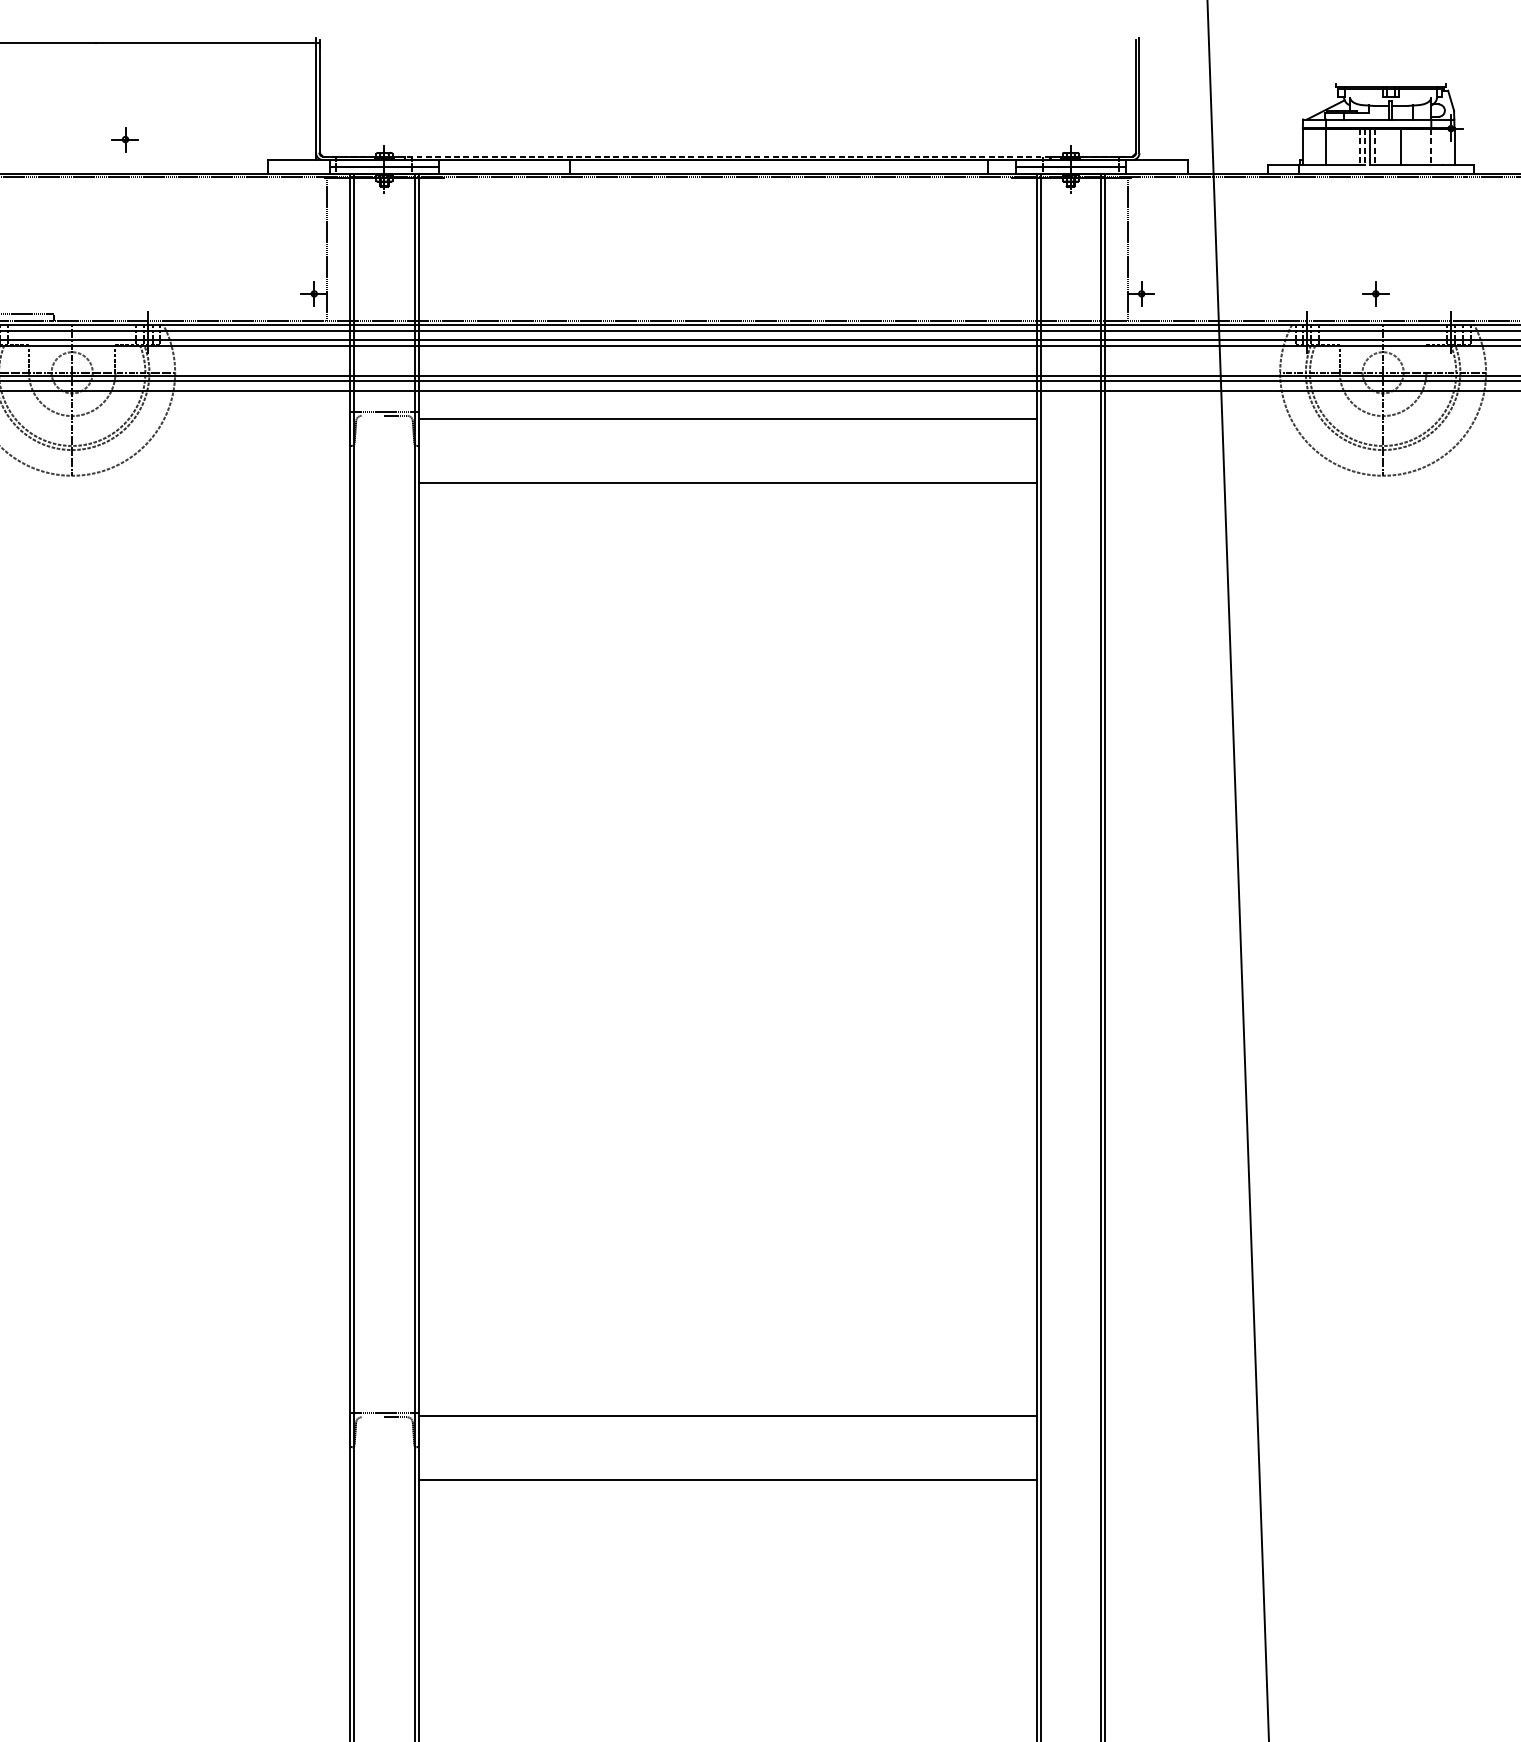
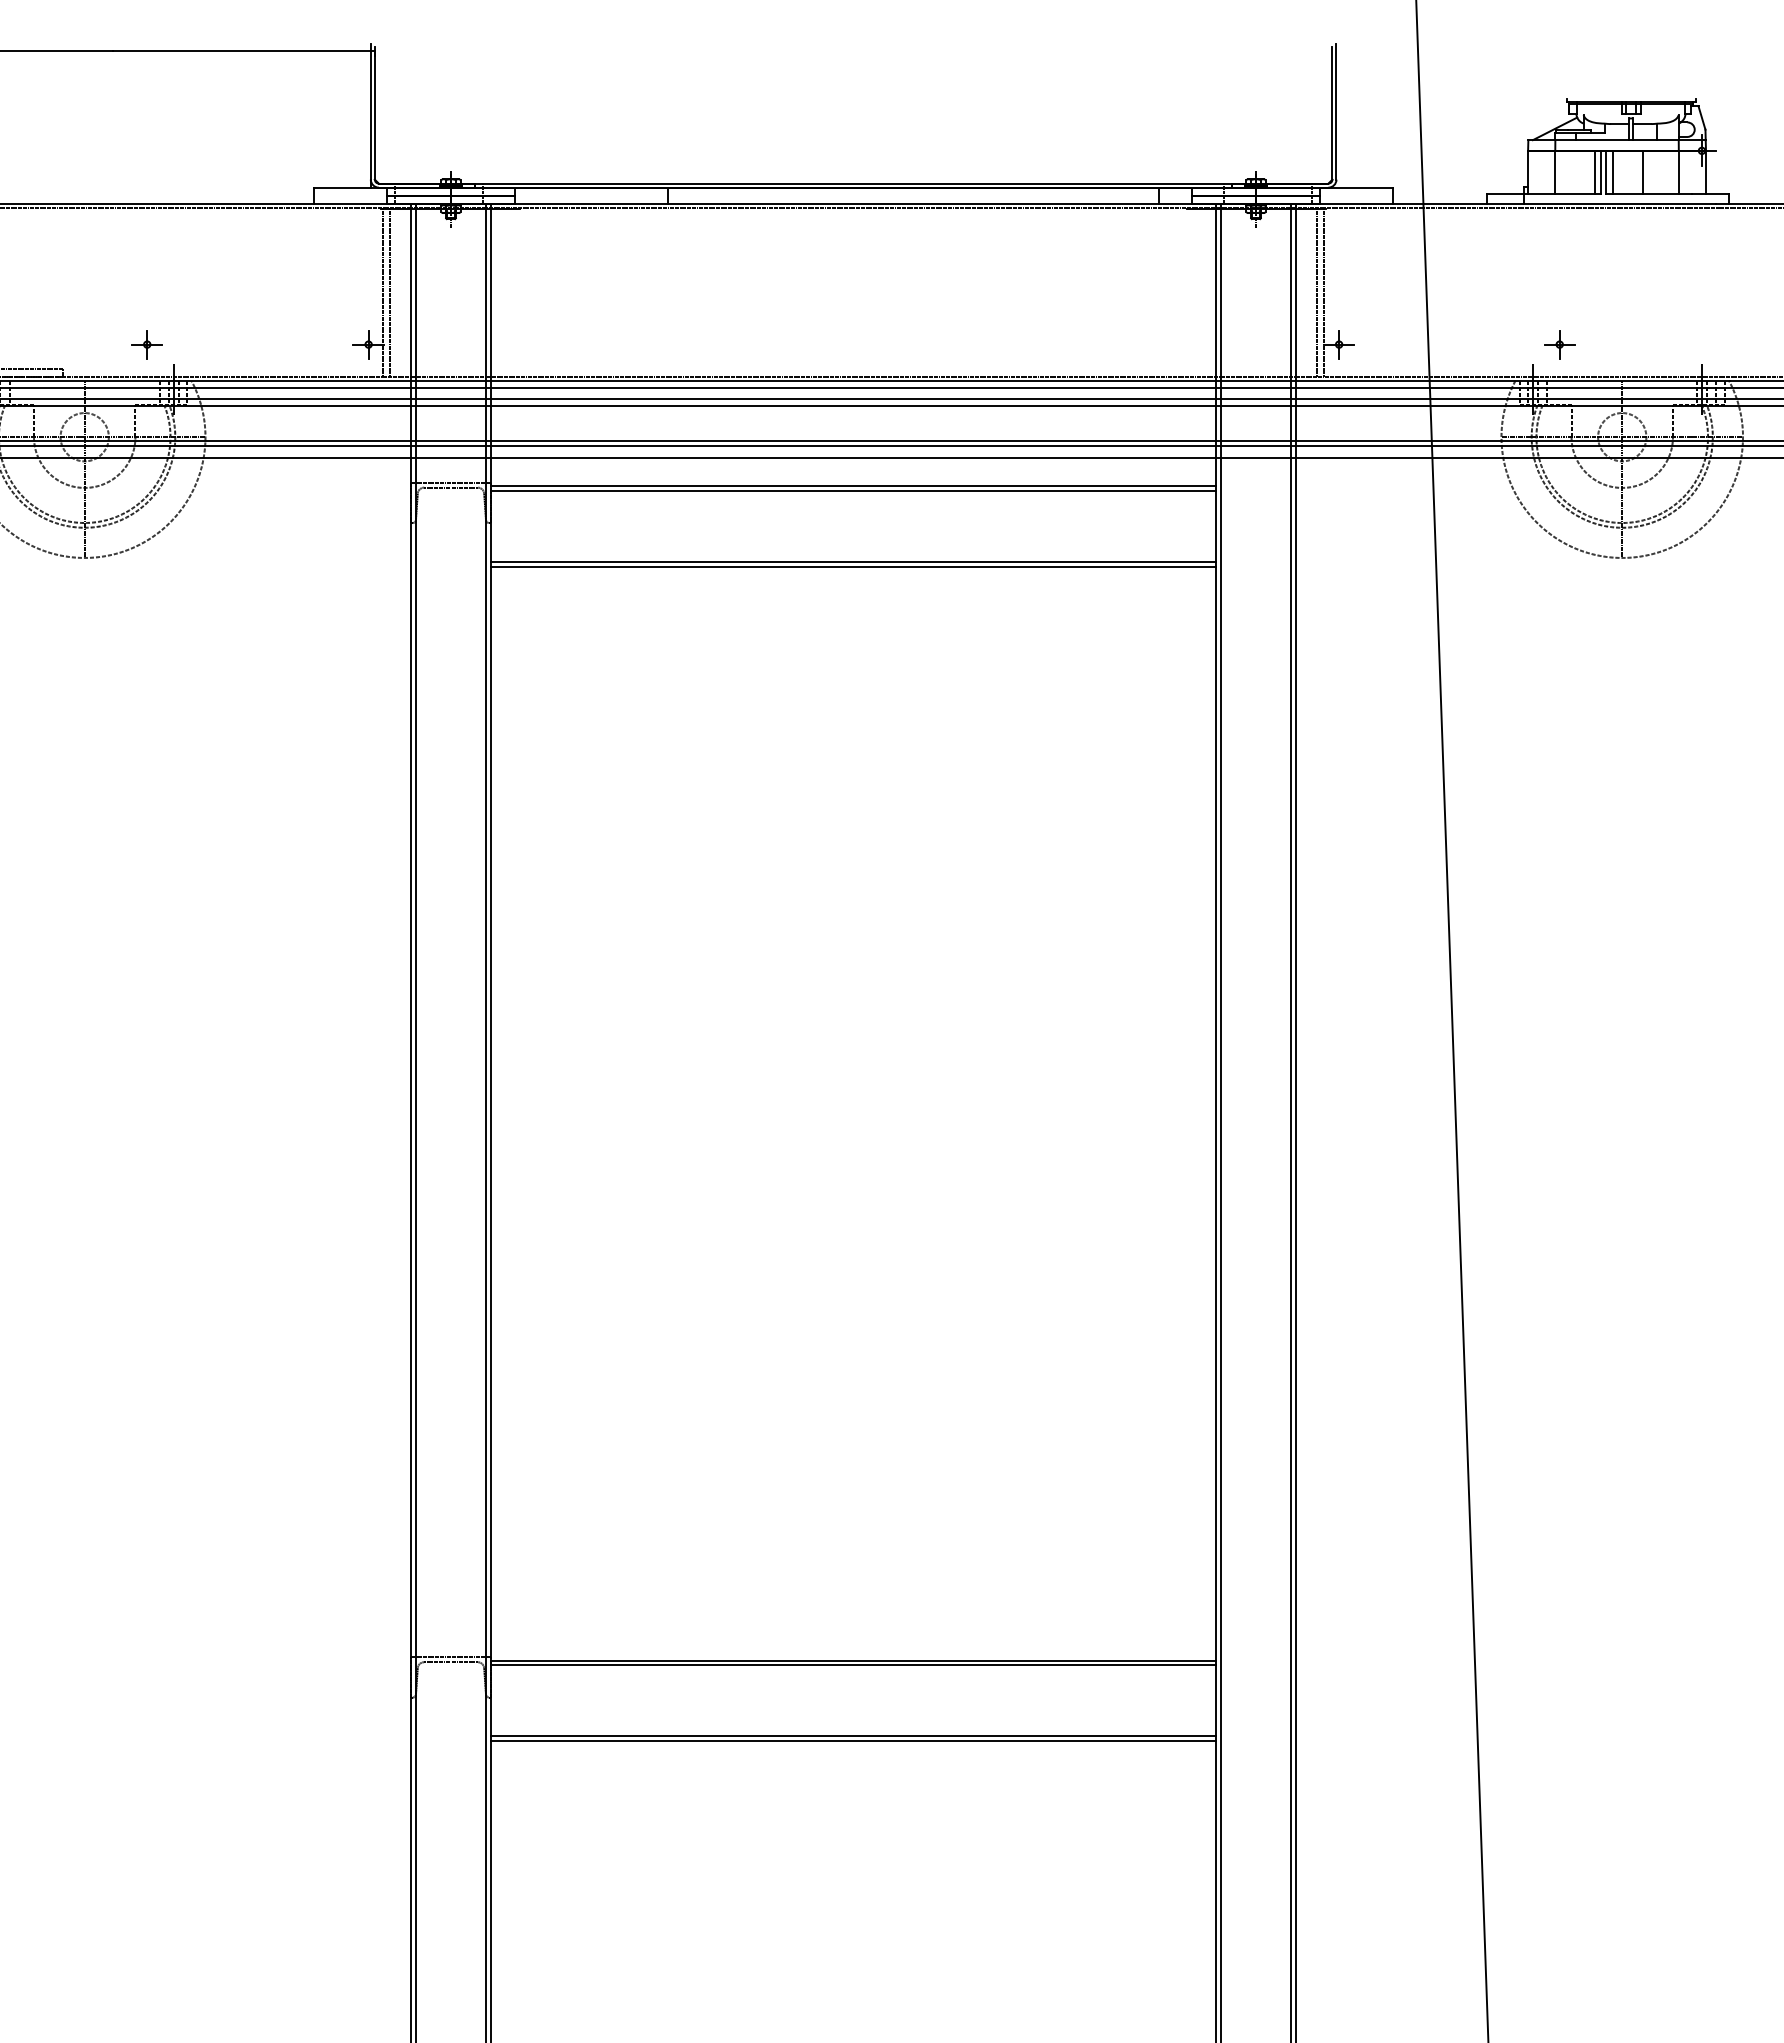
part: (124, 139) -> (146, 344), moved
line: (1359, 147) -> (1594, 172), dashed -> solid
line: (1365, 147) -> (1601, 172), dashed -> solid
line: (1374, 147) -> (1612, 172), dashed -> solid
line: (1431, 147) -> (1678, 172), dashed -> solid
line: (727, 156) -> (853, 183), dashed -> solid
line: (332, 248) -> (389, 291), added
line: (1123, 248) -> (1317, 291), added
part: (1375, 293) -> (1559, 344), moved
line: (1425, 359) -> (1672, 421), added
line: (727, 414) -> (853, 486), added
line: (372, 415) -> (437, 487), added
line: (727, 478) -> (853, 561), added
line: (372, 1417) -> (437, 1662), added
line: (727, 1420) -> (853, 1665), added
line: (727, 1484) -> (853, 1741), added

